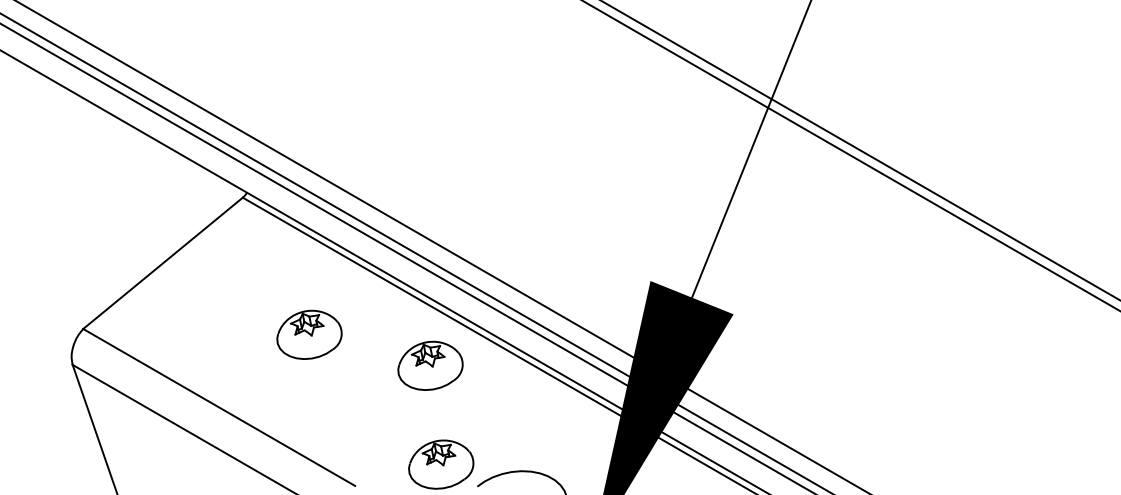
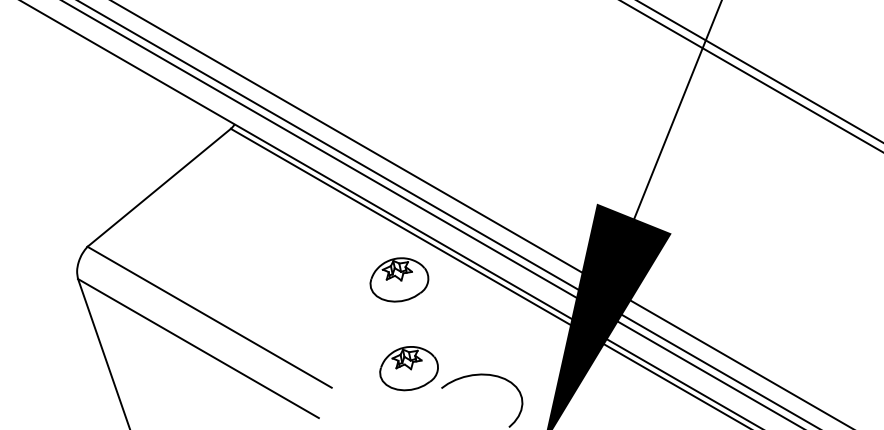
part: (309, 334) -> (290, 251), removed

